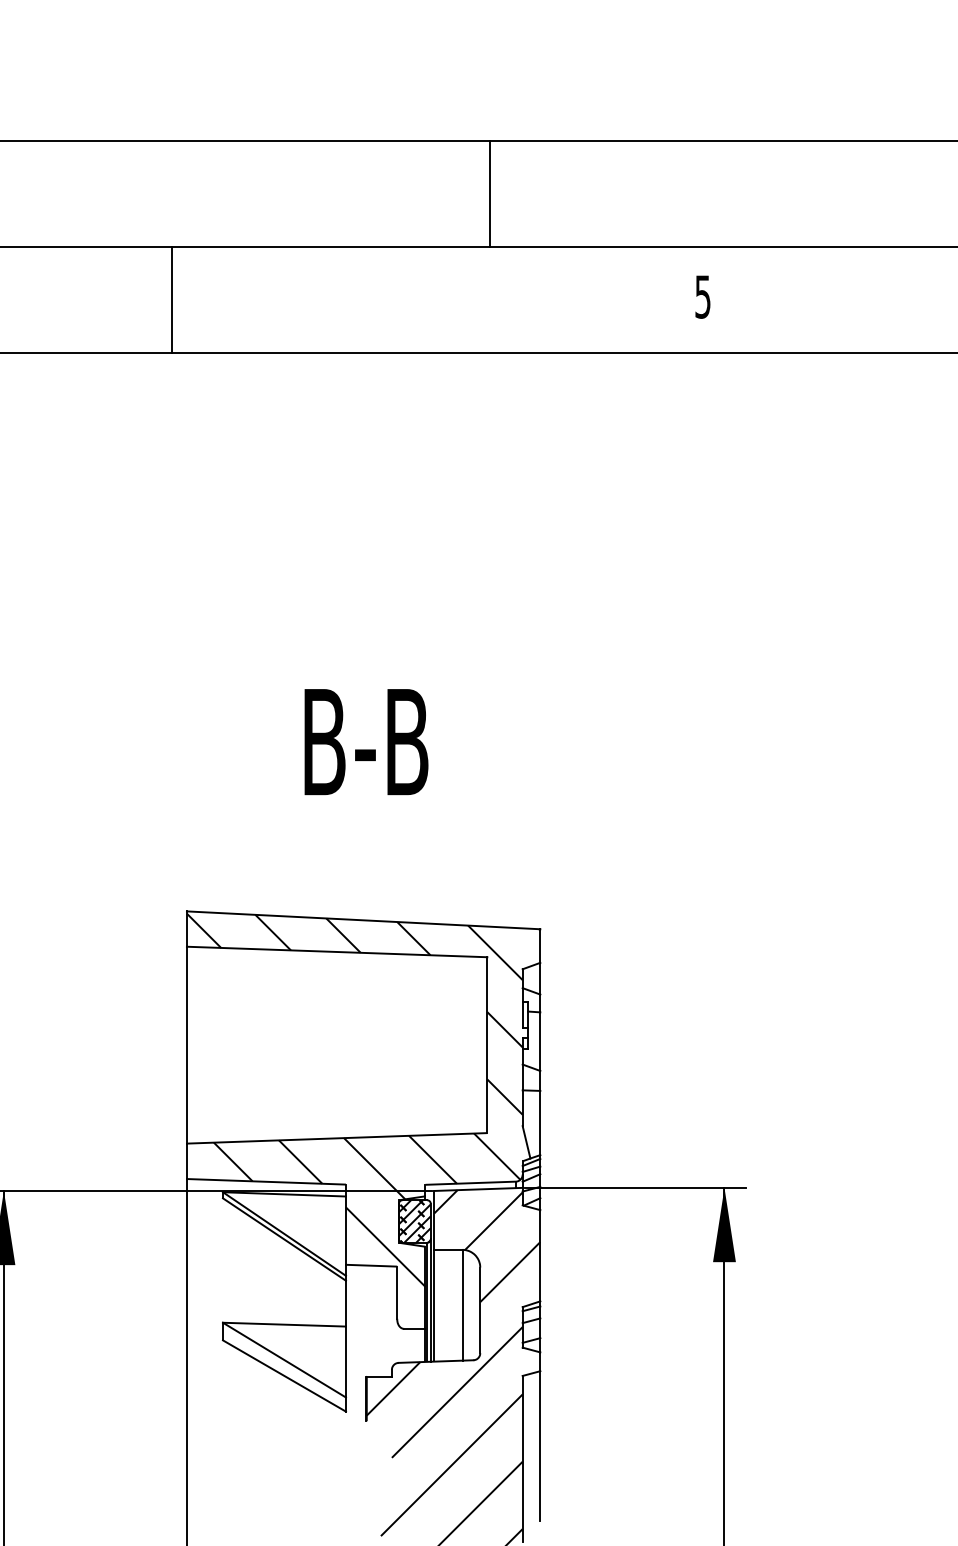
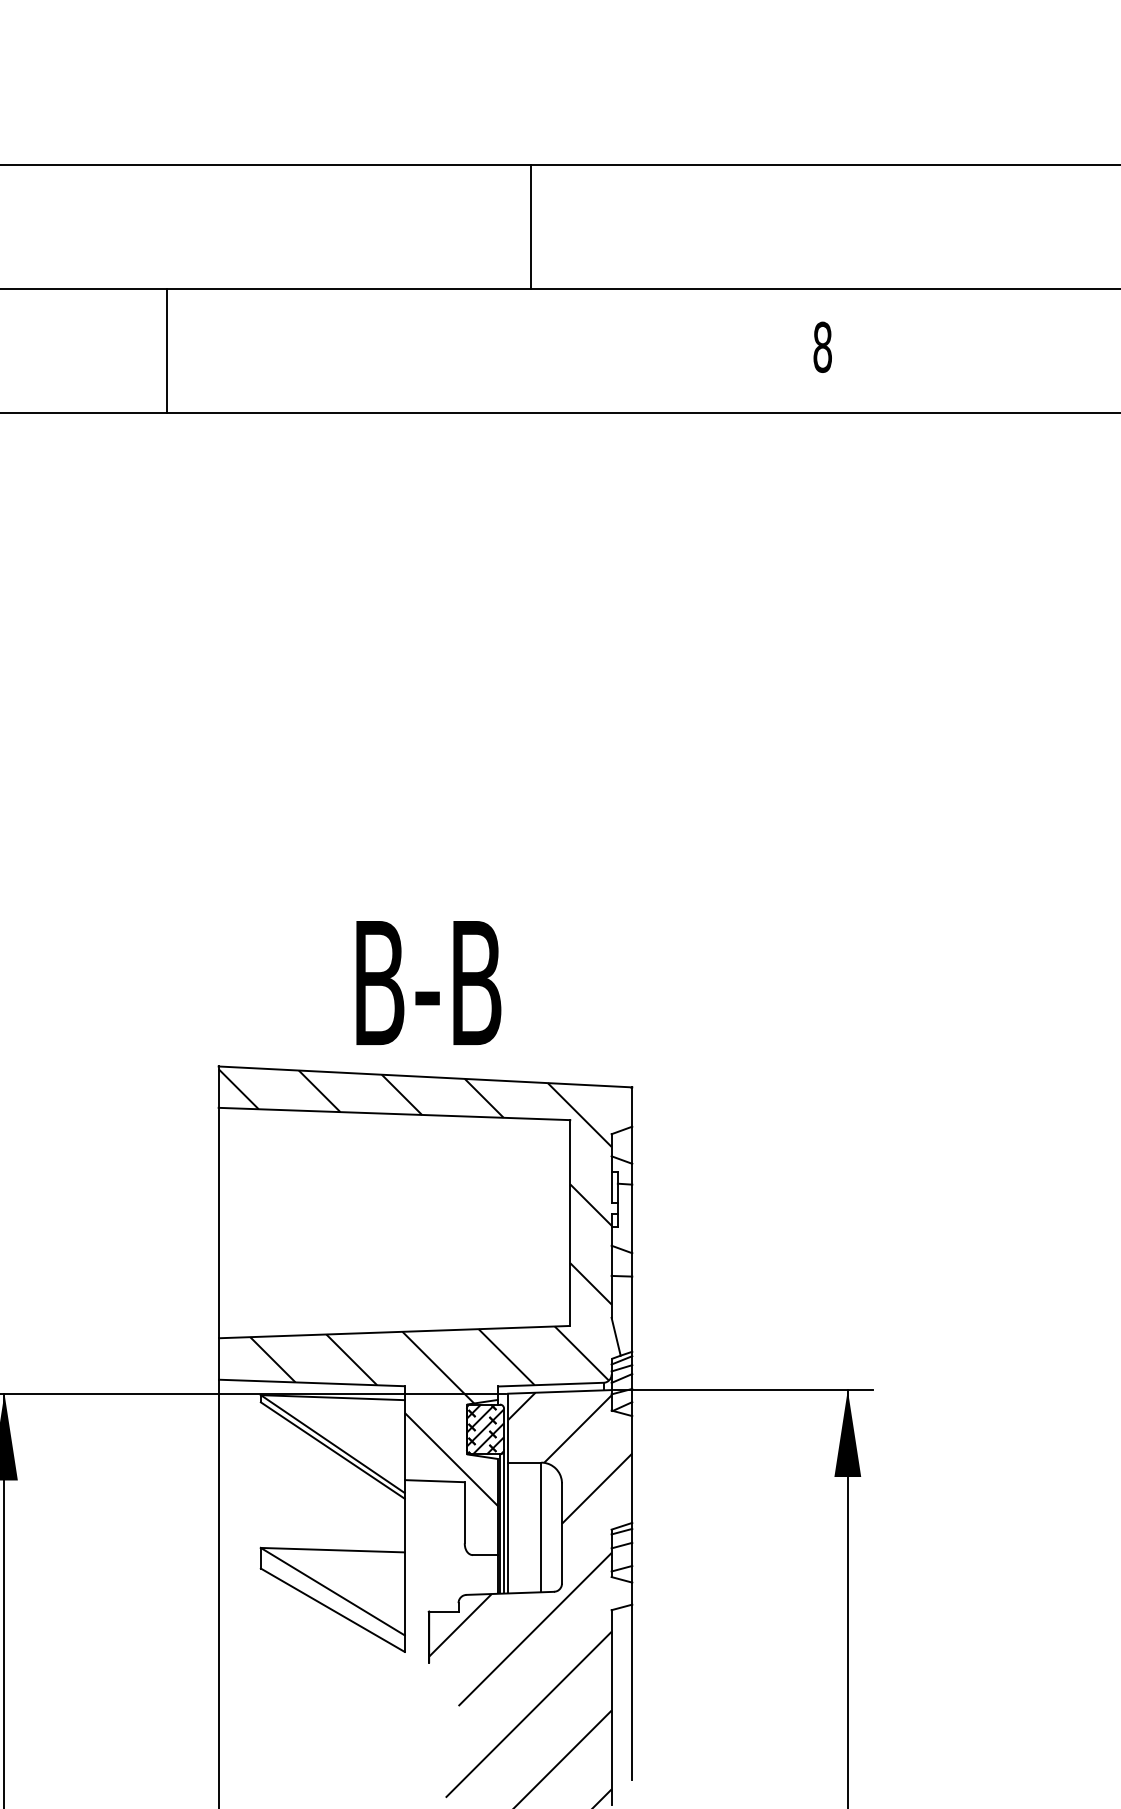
line: (490, 193) -> (531, 226), moved
text: (702, 296) -> (822, 346), 5 -> 8
line: (172, 299) -> (167, 350), moved
text: (366, 742) -> (428, 983), moved

